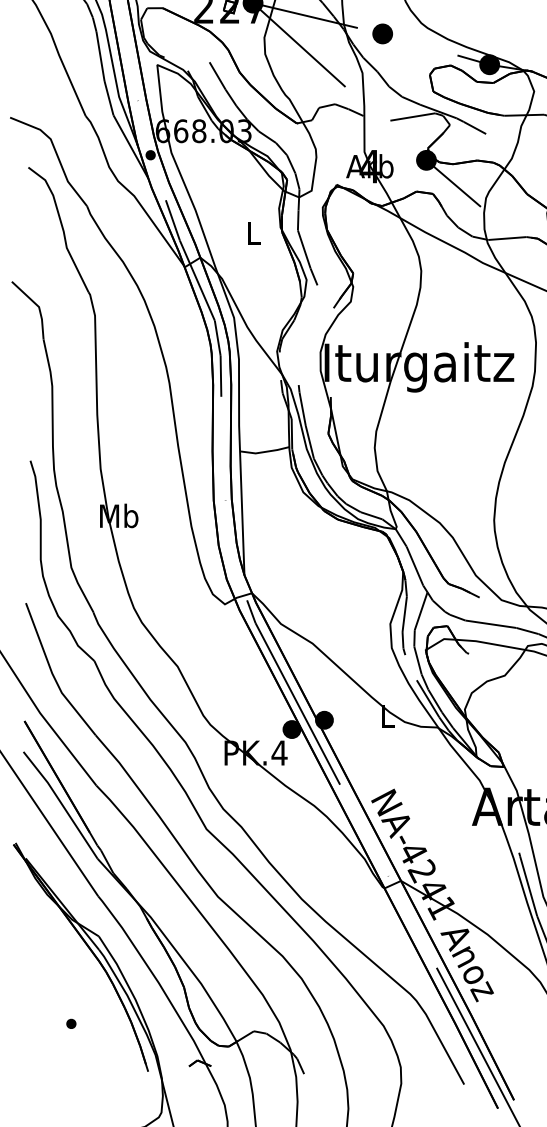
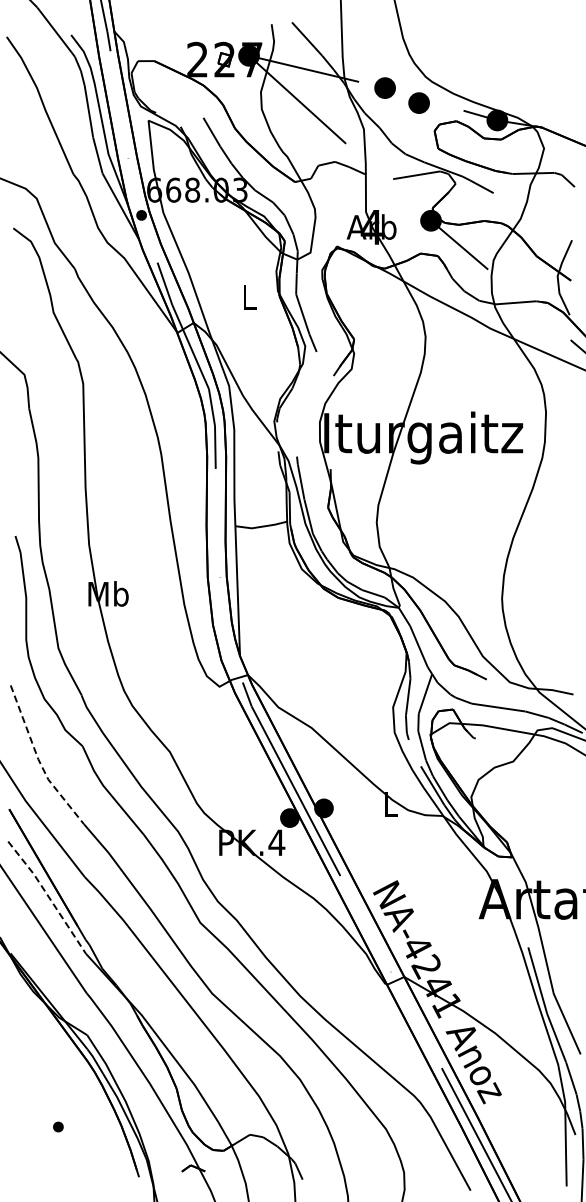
part: (414, 47) -> (418, 102), added
line: (52, 674) -> (38, 760), solid -> dashed
line: (61, 804) -> (48, 896), solid -> dashed

